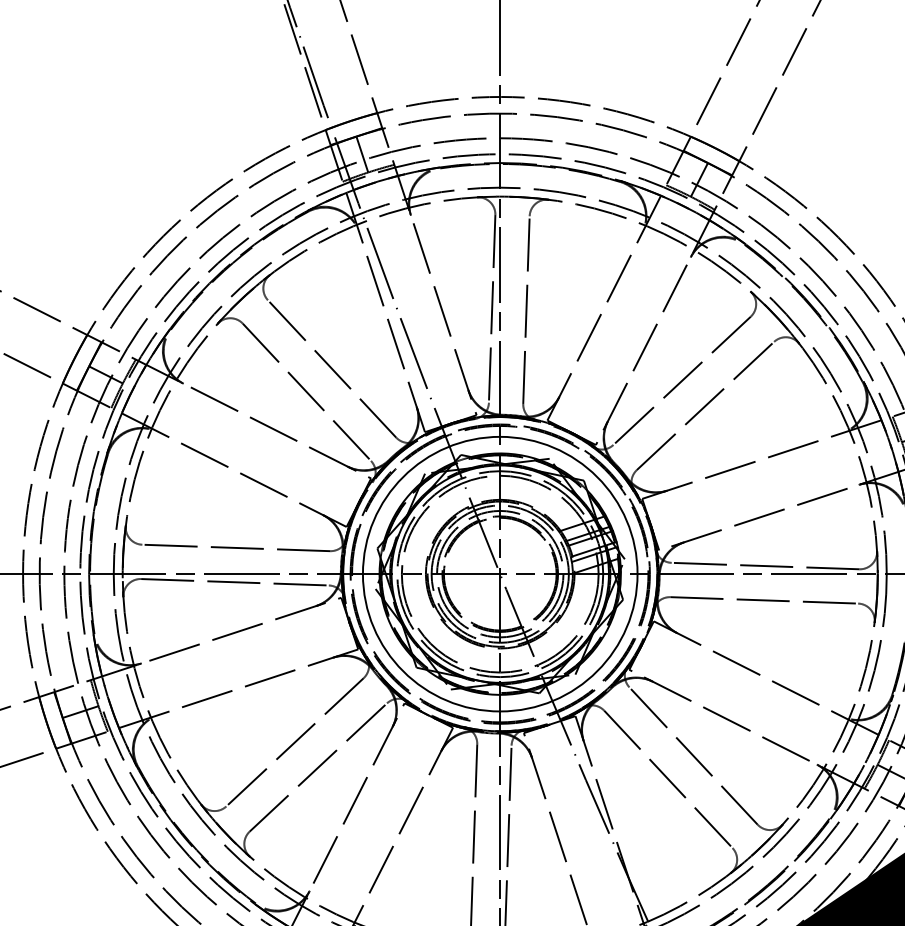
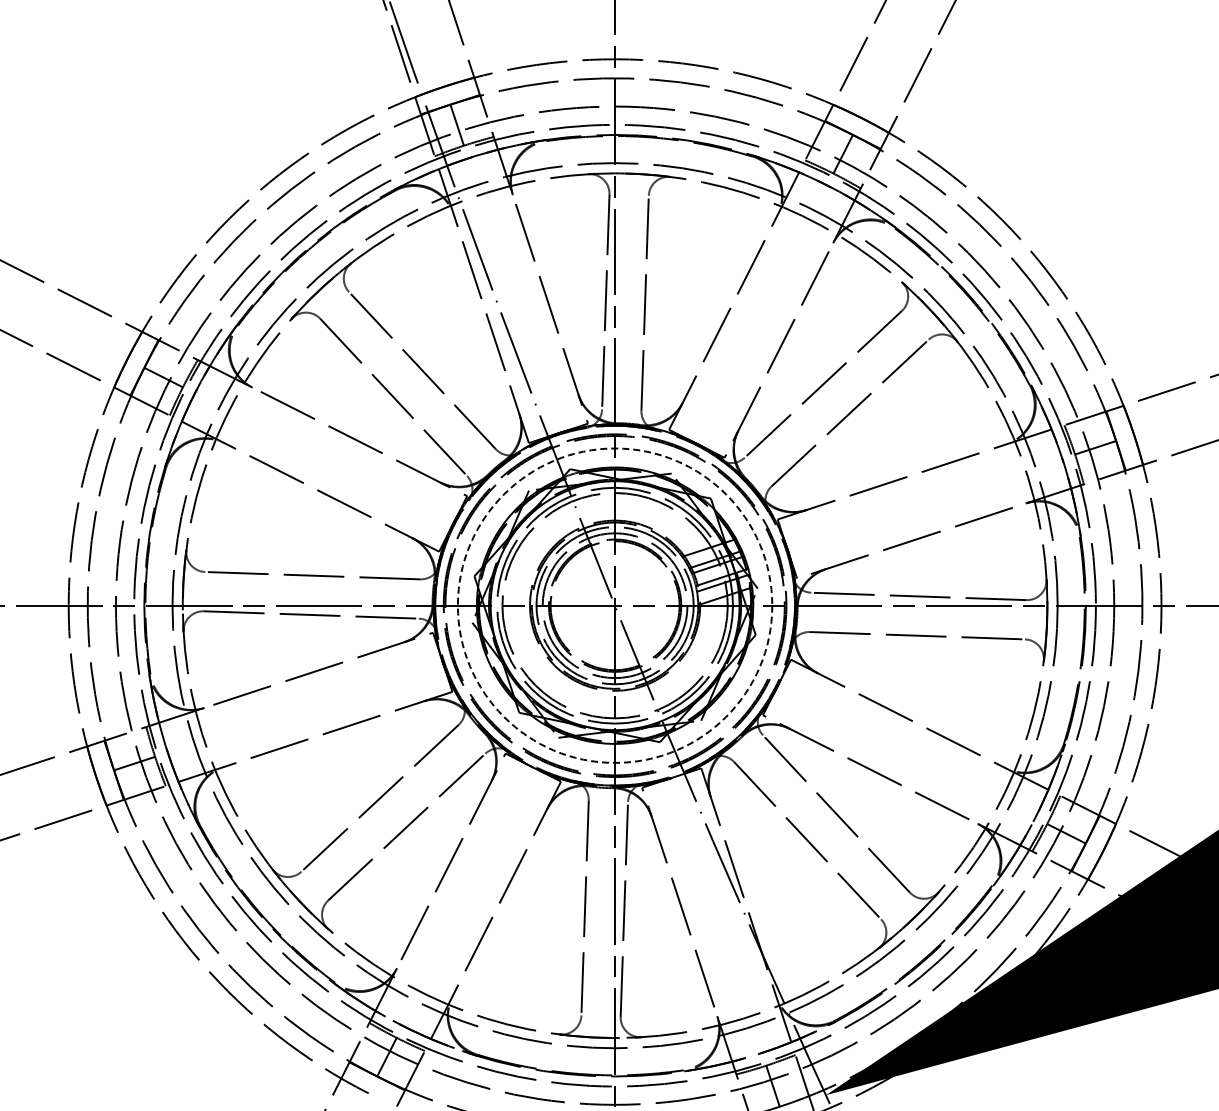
circle: (499, 573) -> (614, 605), solid -> dashed

